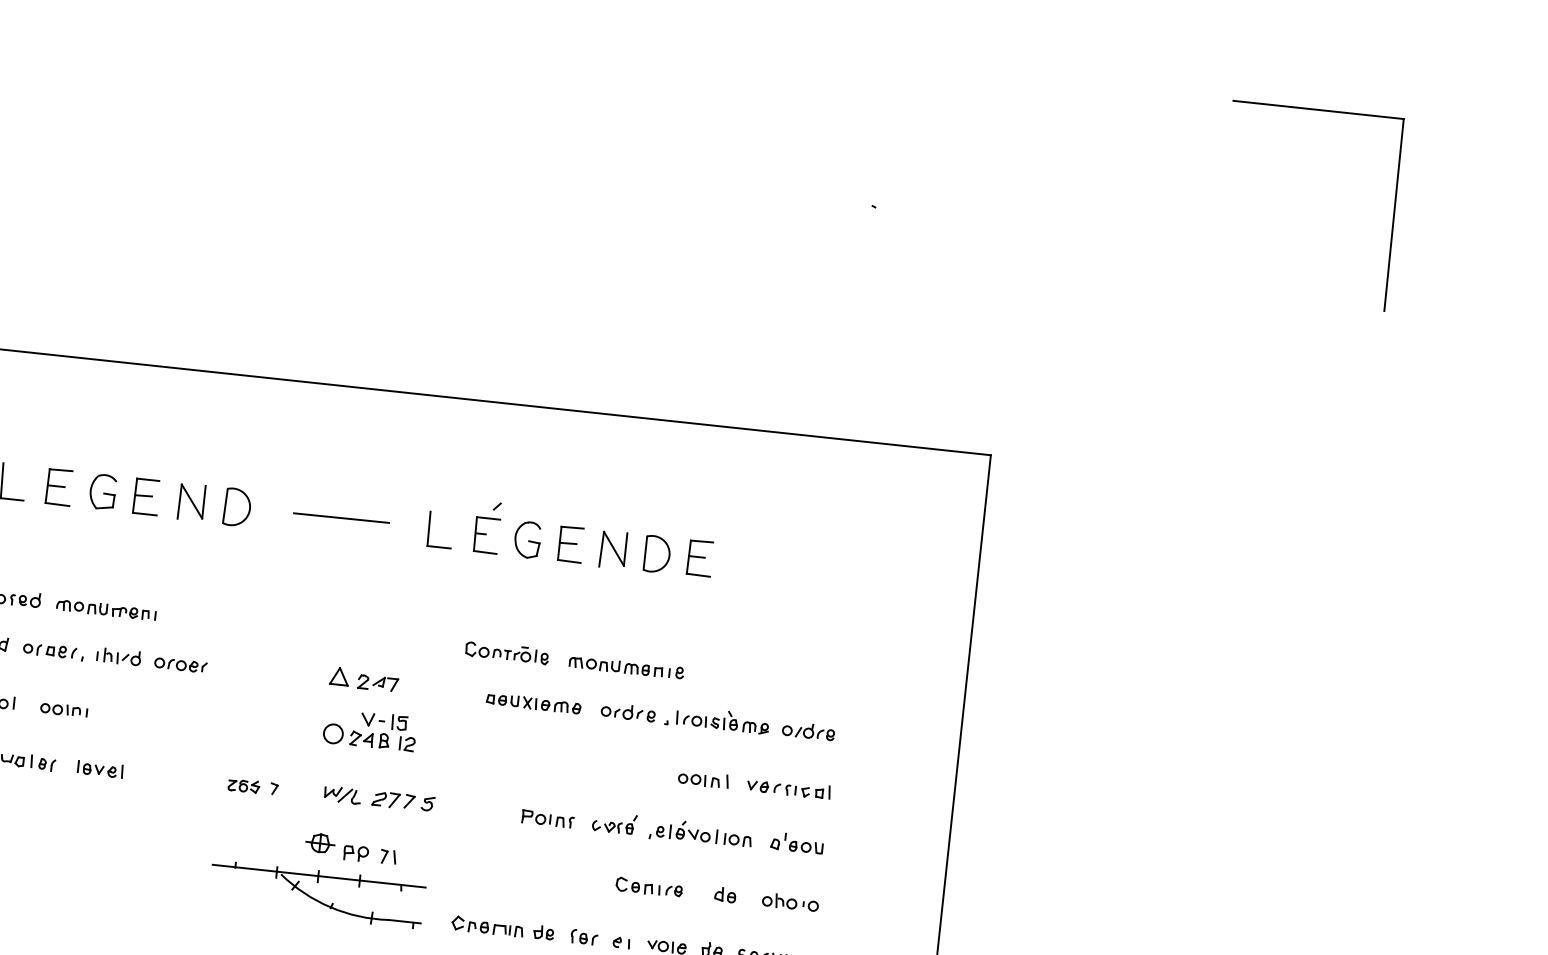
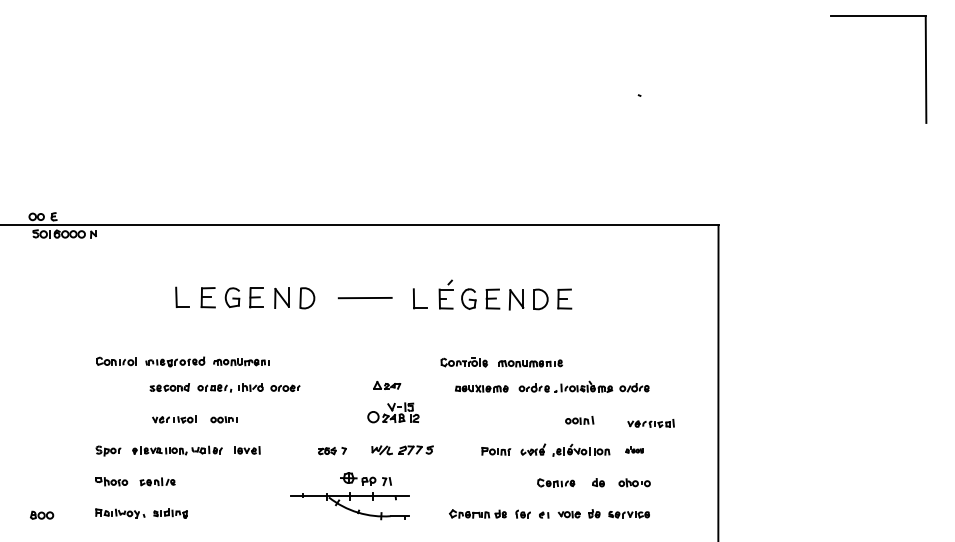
part: (362, 679) -> (386, 385), size x0.7
part: (787, 788) -> (650, 423), moved
part: (796, 842) -> (634, 449), size x0.6
part: (318, 876) -> (349, 496), moved

